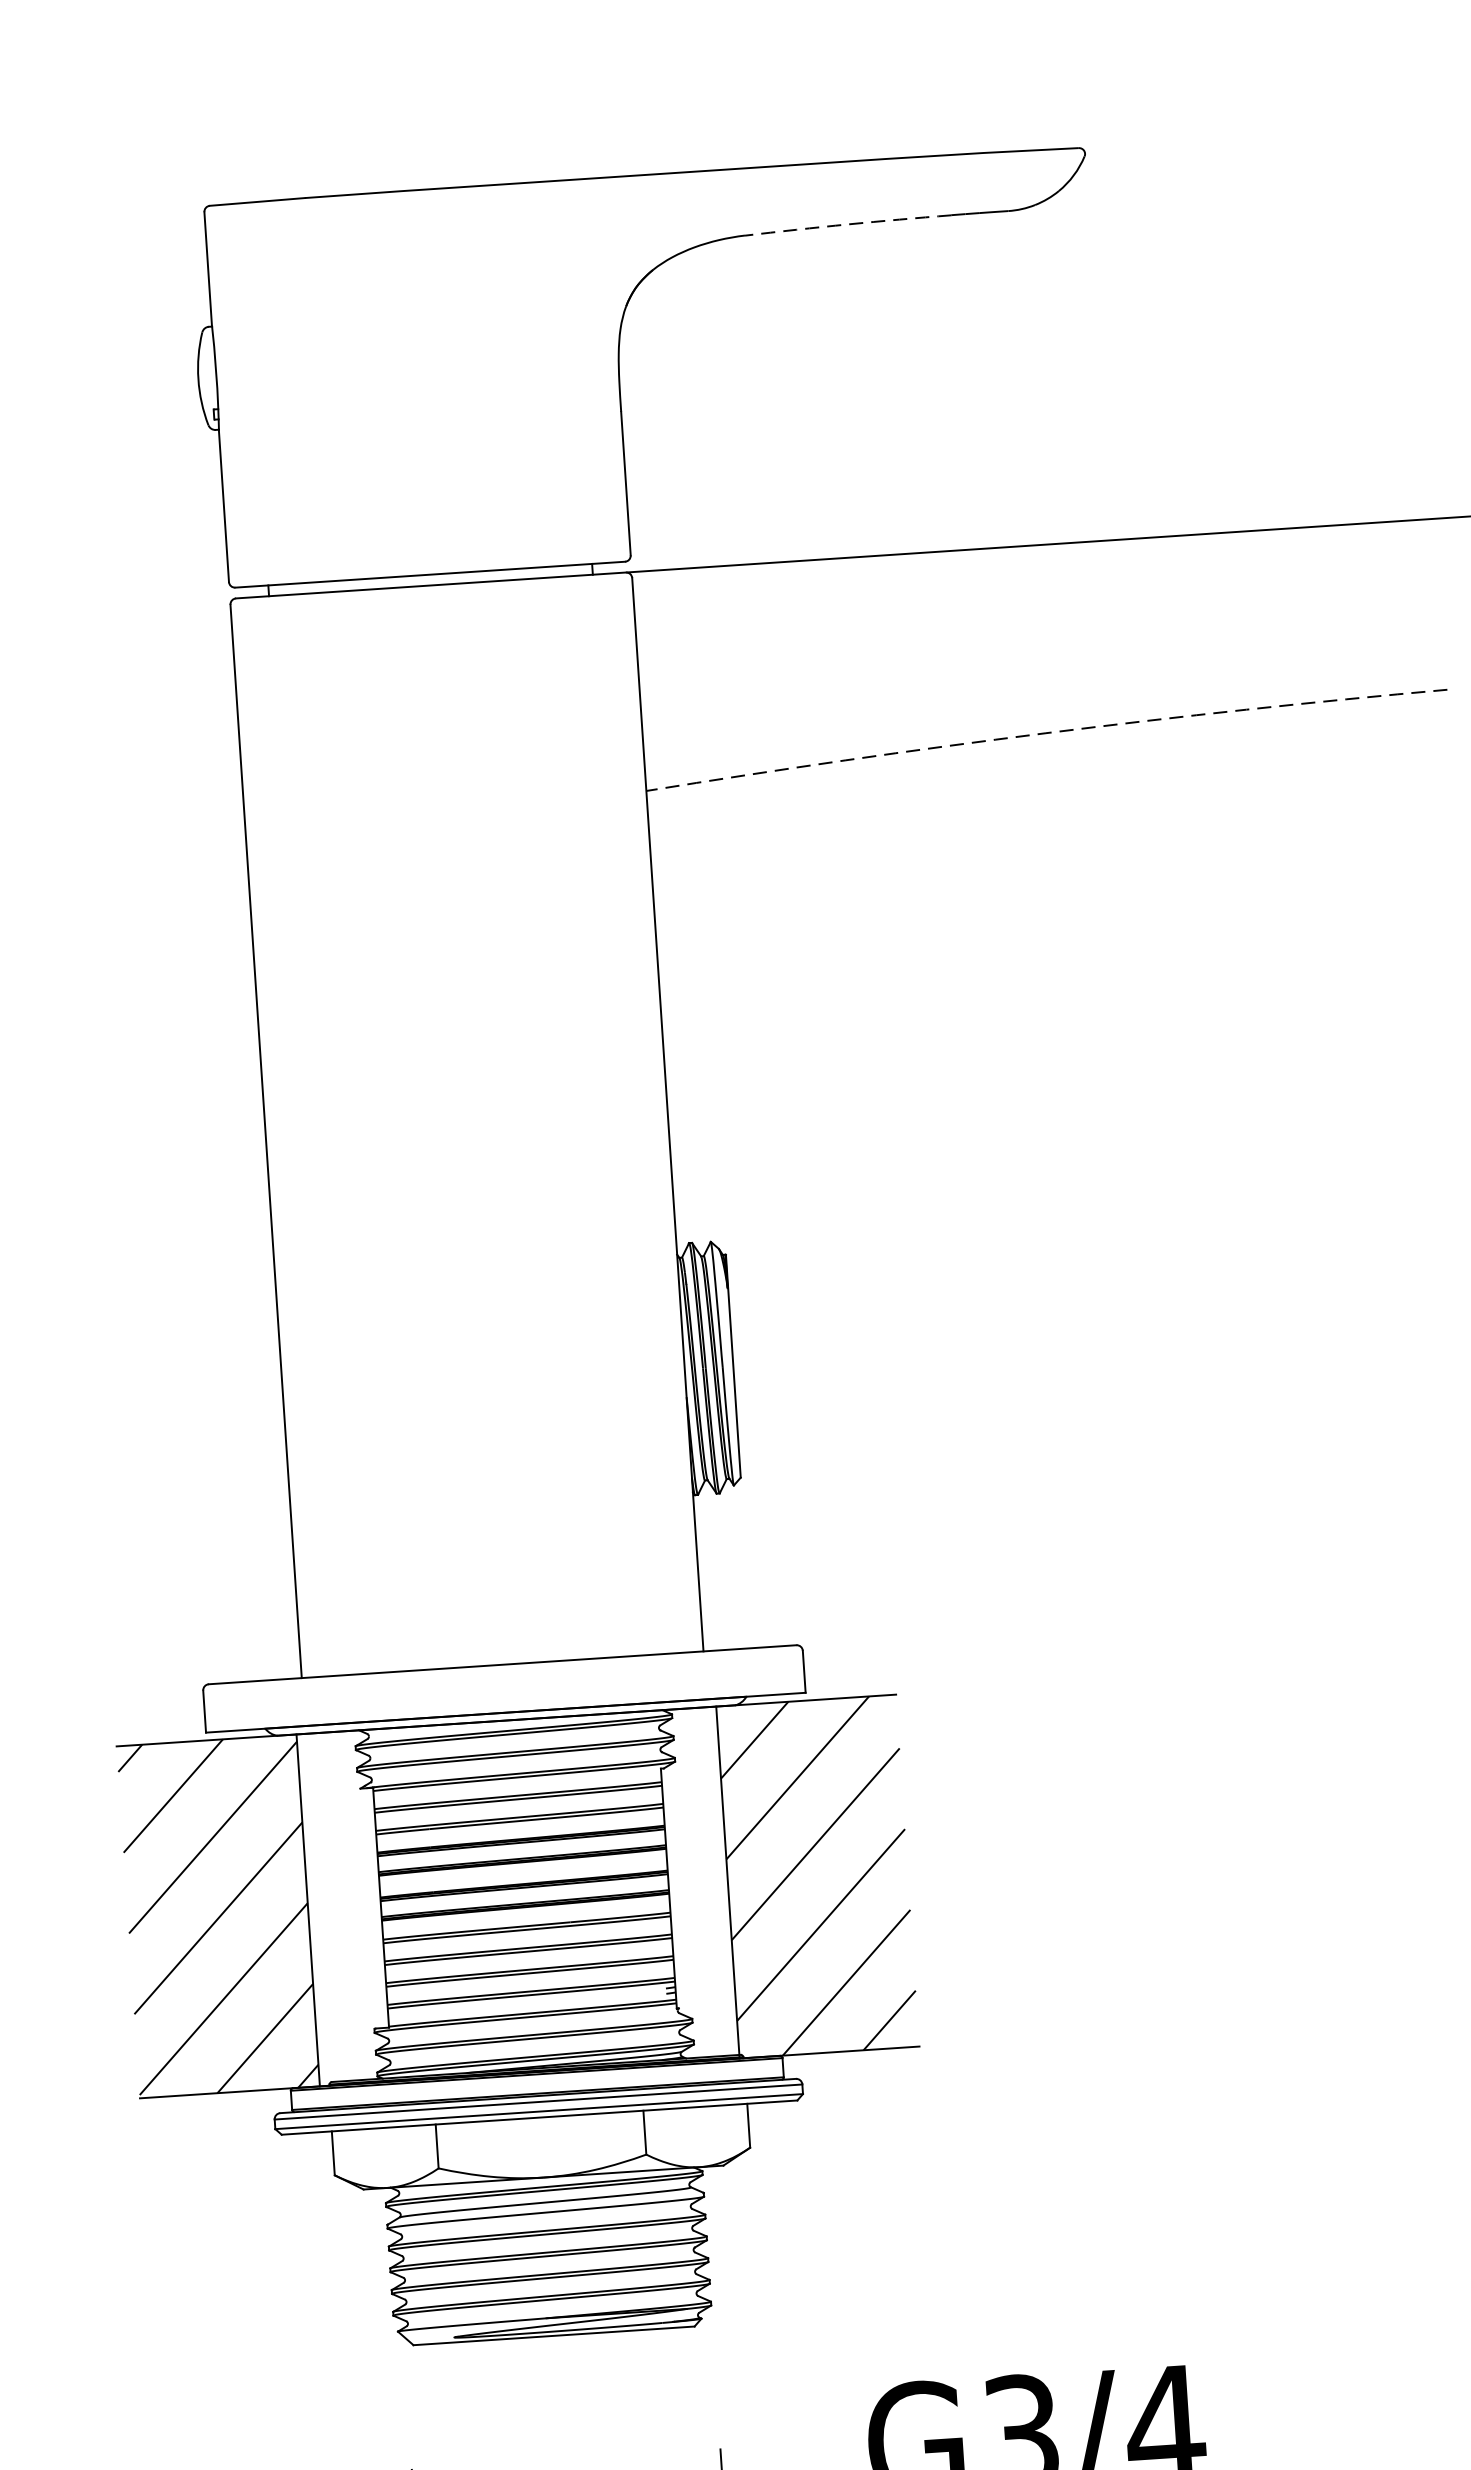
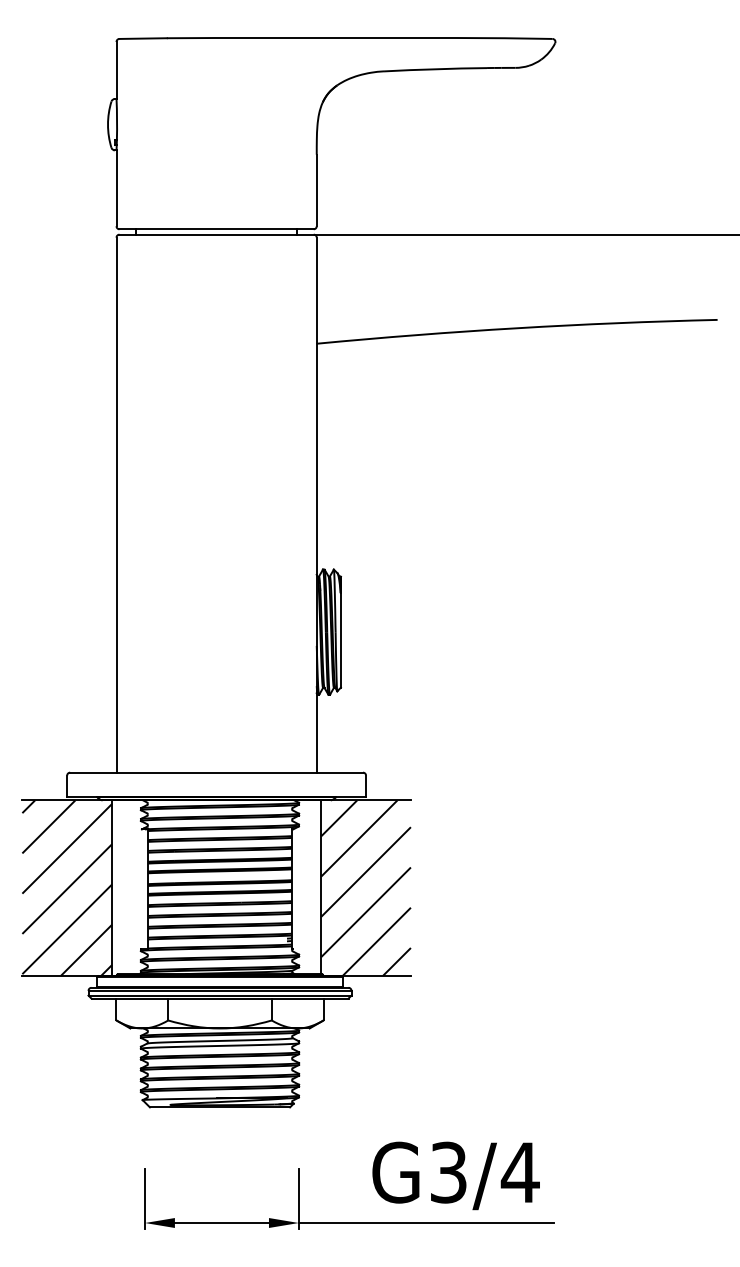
arc: (848, 224) -> (435, 69), dashed -> solid
arc: (1045, 733) -> (516, 328), dashed -> solid

